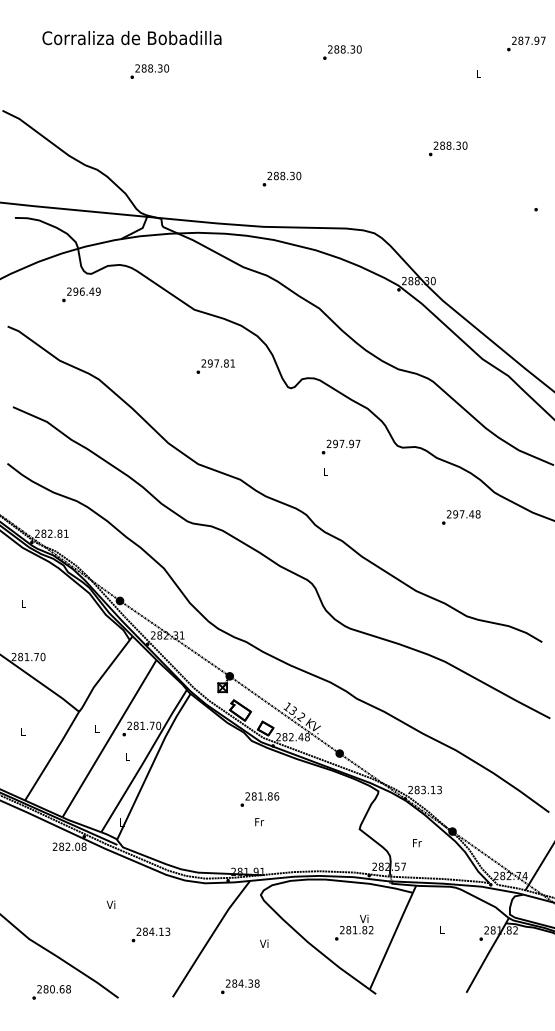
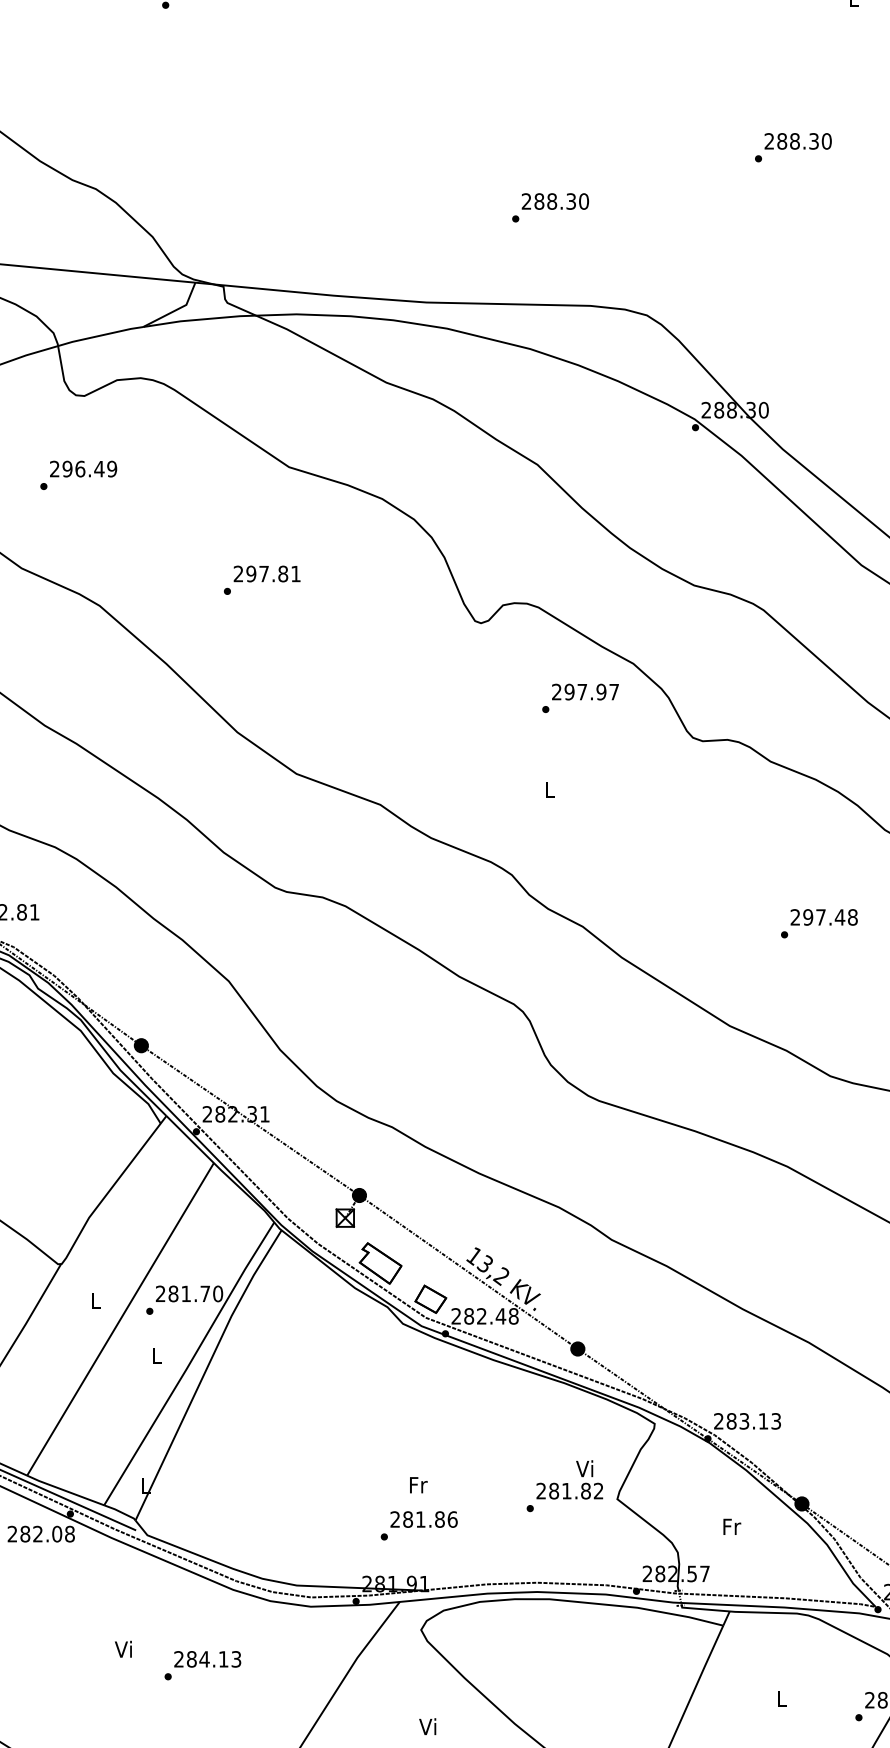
text: (281, 178) -> (549, 206), moved
text: (81, 294) -> (78, 474), moved
text: (215, 366) -> (261, 579), moved
text: (340, 446) -> (579, 697), moved
text: (461, 517) -> (819, 923), moved
text: (259, 799) -> (418, 1525), moved
text: (354, 927) -> (565, 1485), moved
text: (150, 934) -> (201, 1664), moved

